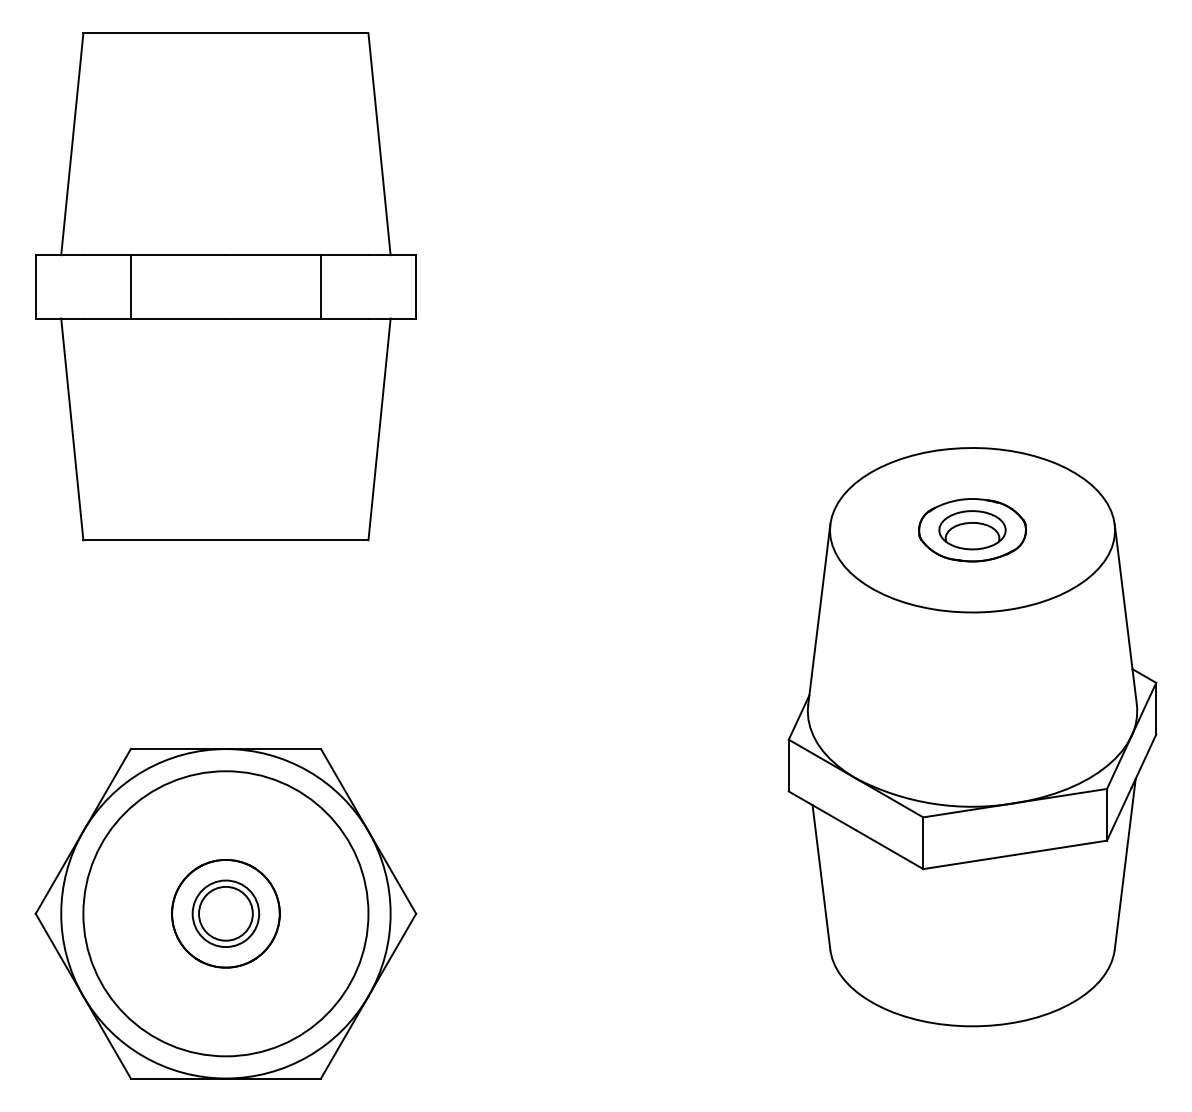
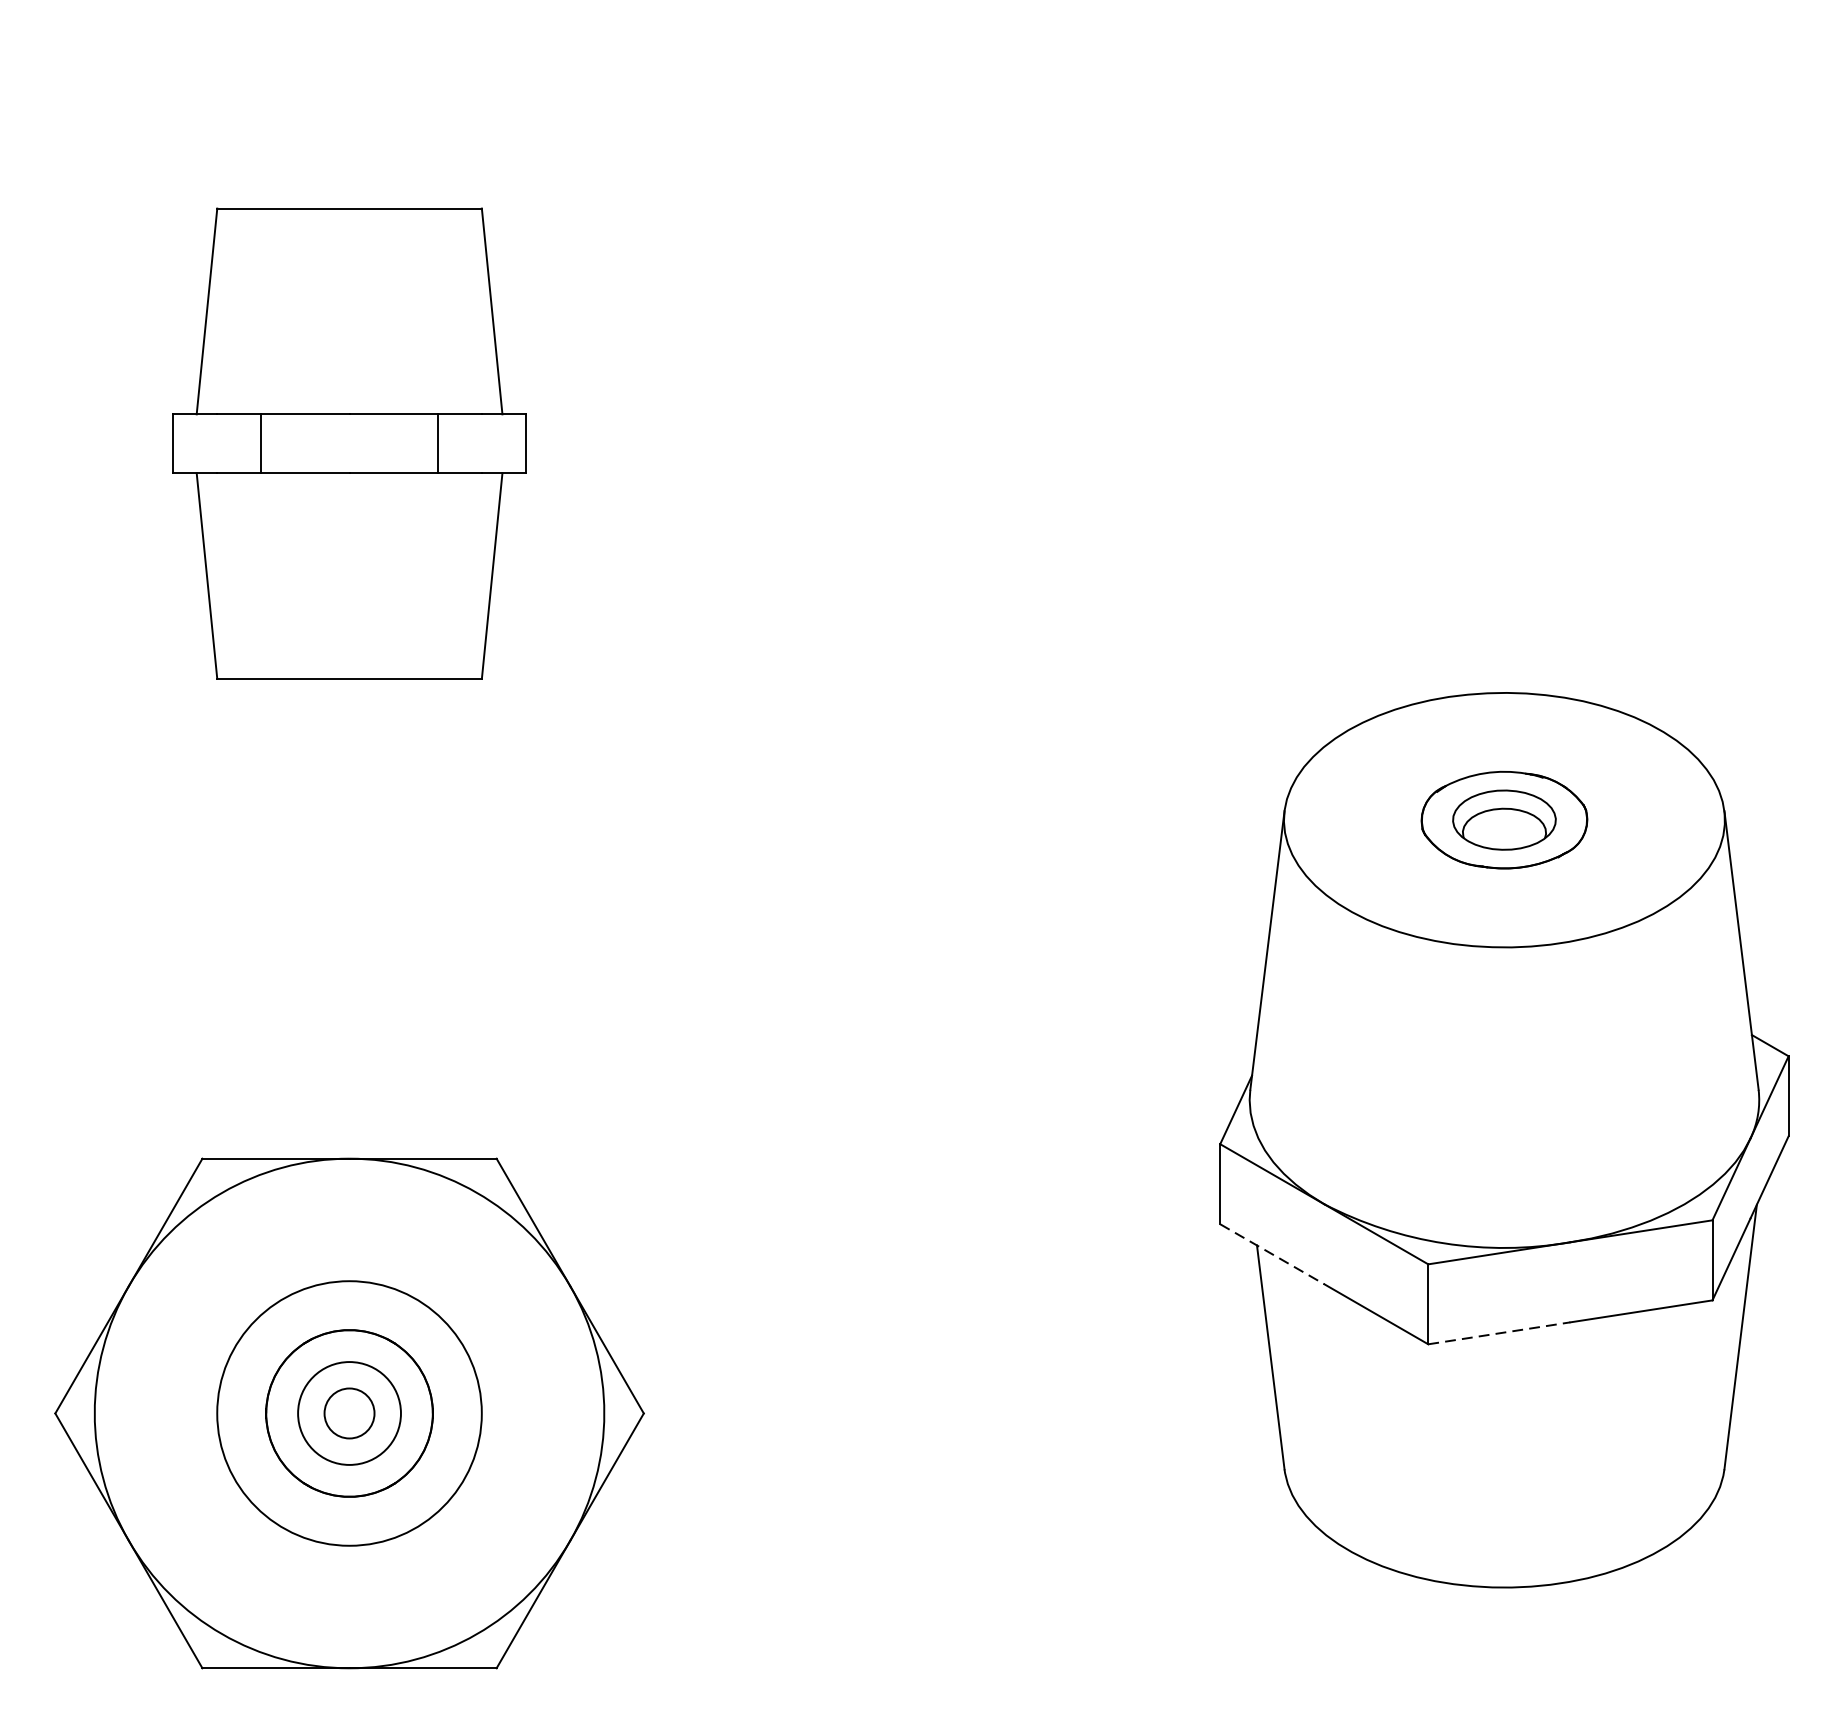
part: (225, 286) -> (348, 443), size x0.6
line: (822, 810) -> (1272, 1253), solid -> dashed
line: (969, 861) -> (1499, 1332), solid -> dashed
circle: (225, 913) -> (348, 1413), size x0.6
circle: (225, 913) -> (348, 1413), size x0.6

